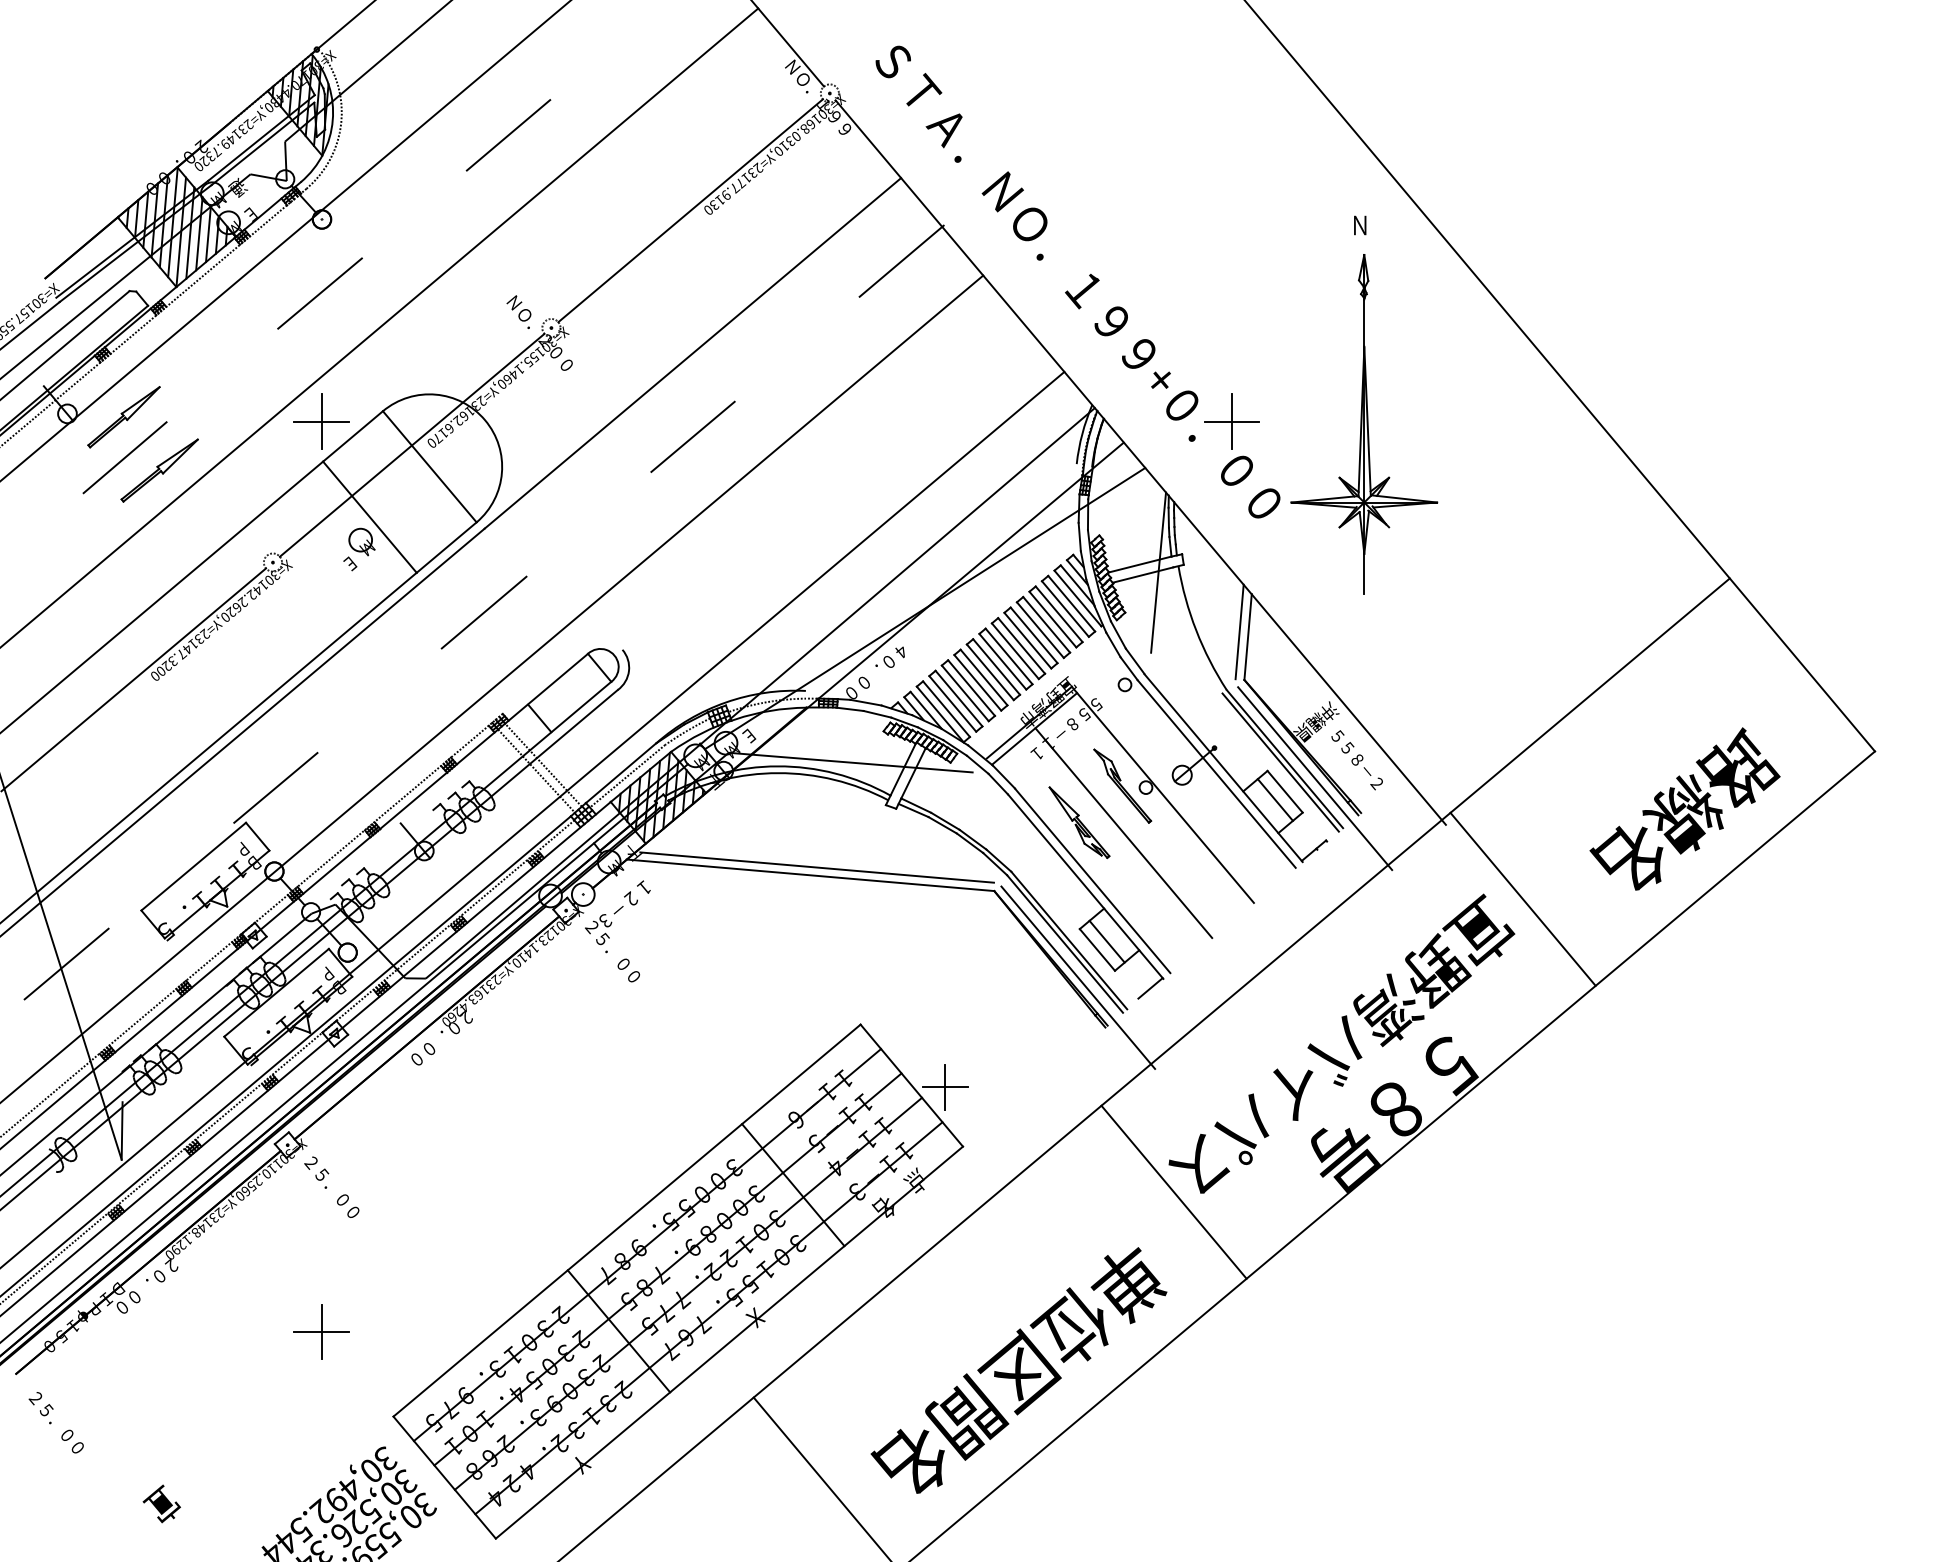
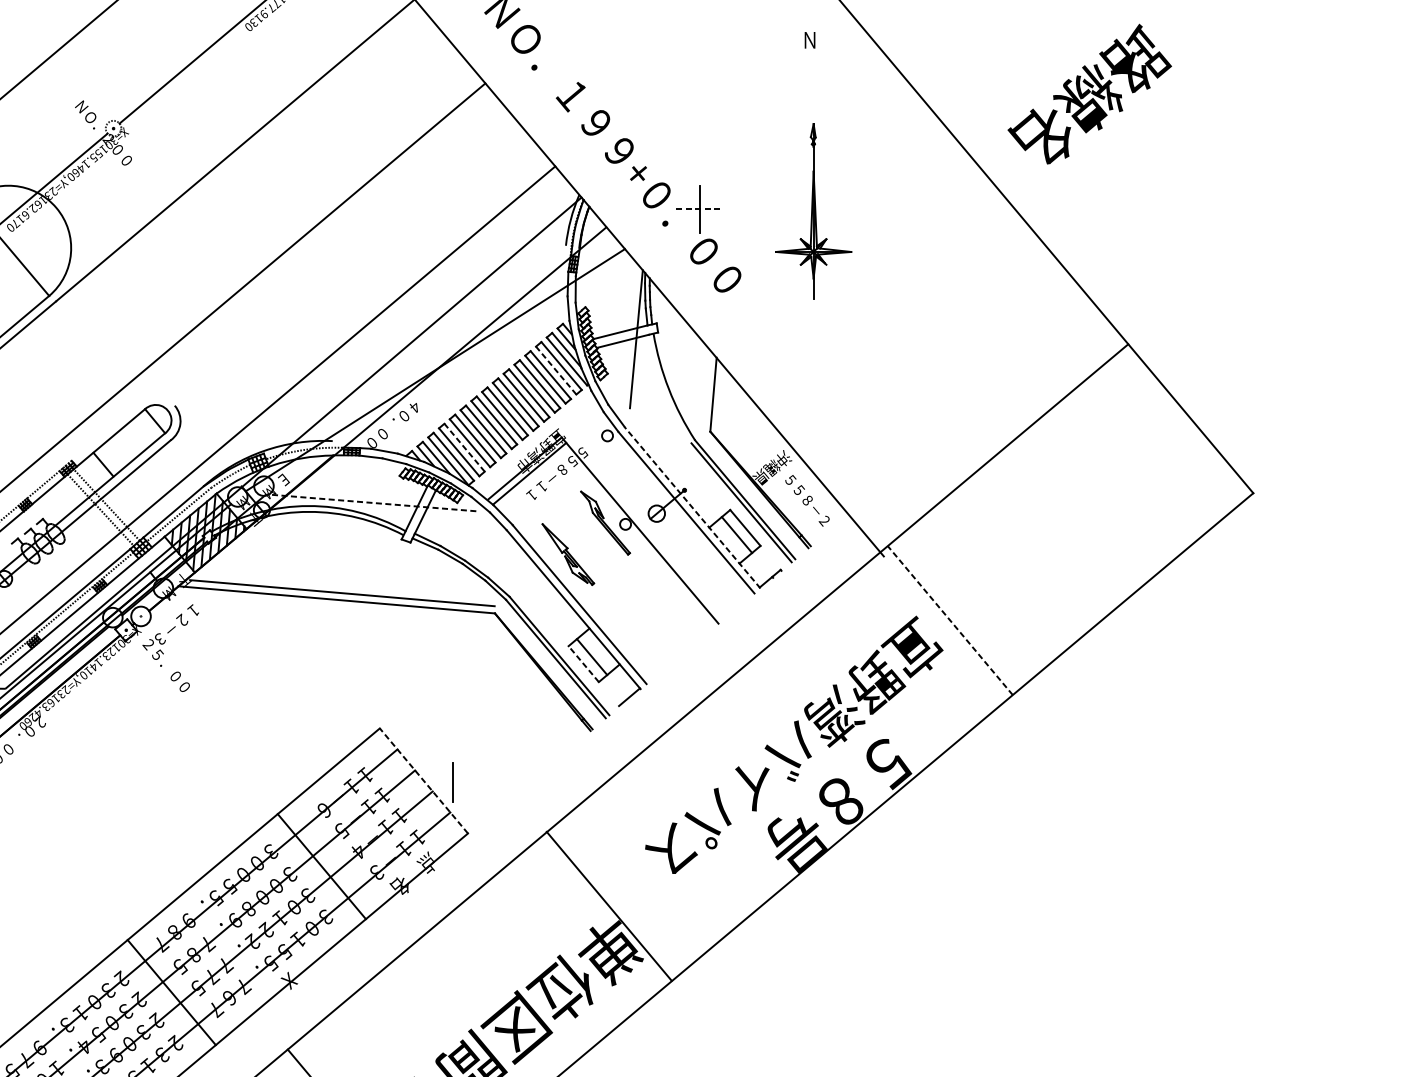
line: (901, 260) -> (415, 70), removed
line: (1232, 421) -> (700, 209), solid -> dashed
part: (1364, 424) -> (813, 211), size x0.6
line: (692, 436) -> (235, 222), removed
line: (1065, 608) -> (556, 370), solid -> dashed
line: (483, 612) -> (55, 373), removed
line: (1239, 631) -> (706, 389), removed
line: (958, 698) -> (464, 447), solid -> dashed
line: (851, 762) -> (371, 502), solid -> dashed
line: (1223, 768) -> (692, 507), solid -> dashed
line: (1315, 778) -> (771, 516), removed
text: (1684, 808) -> (1089, 93), moved
line: (1123, 833) -> (606, 563), removed
line: (1523, 899) -> (950, 620), solid -> dashed
line: (1097, 949) -> (583, 663), solid -> dashed
line: (1078, 977) -> (567, 687), removed
line: (911, 1085) -> (423, 780), solid -> dashed
line: (945, 1087) -> (452, 782), removed
line: (1173, 1191) -> (608, 905), moved

